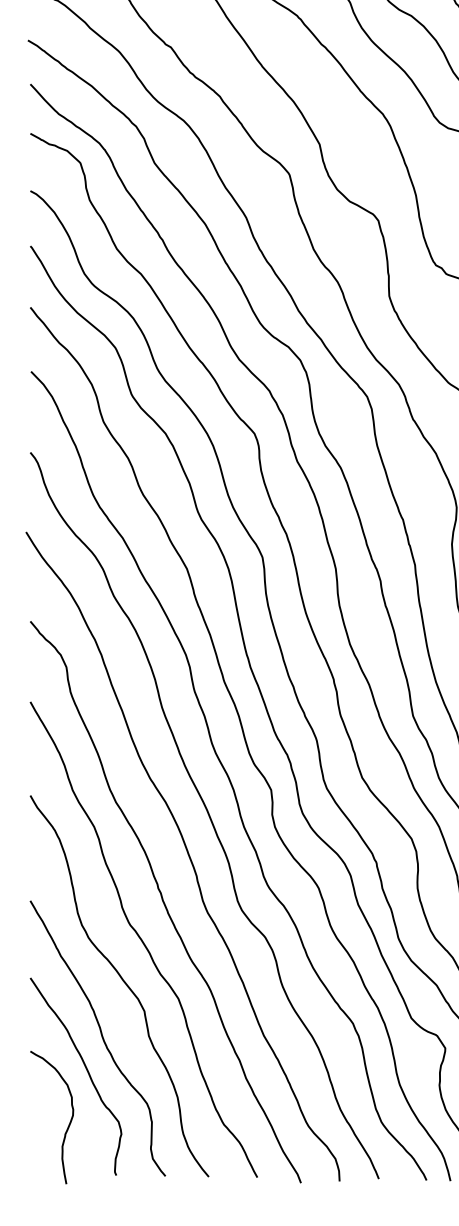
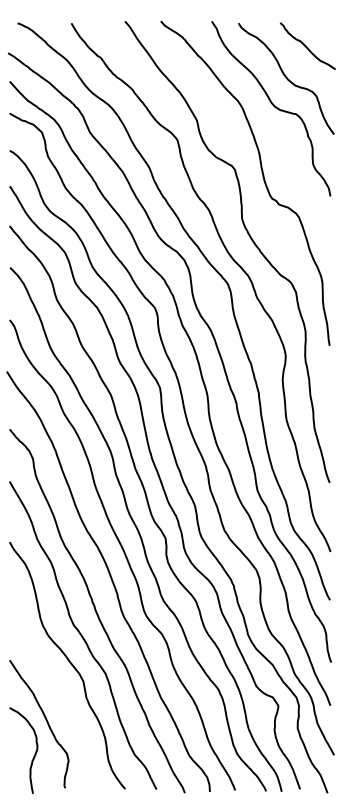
curve: (101, 1038) -> (55, 699), removed

